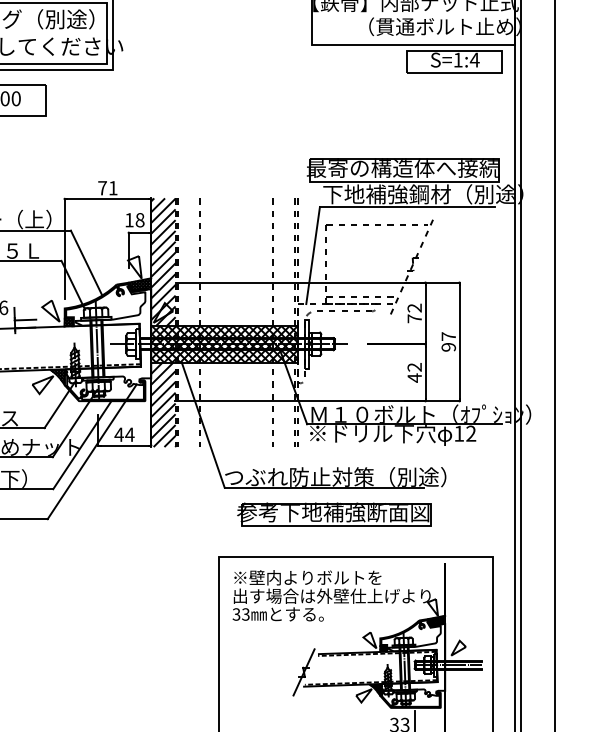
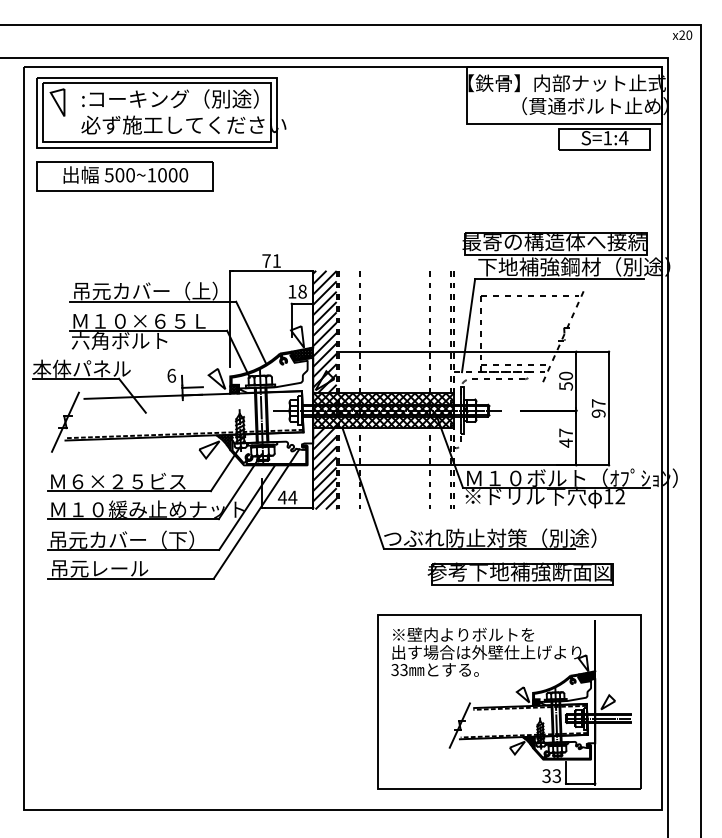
text: (415, 312) -> (566, 380), 72 -> 50
text: (414, 366) -> (565, 432), 42 -> 47
part: (333, 513) -> (520, 573), moved

